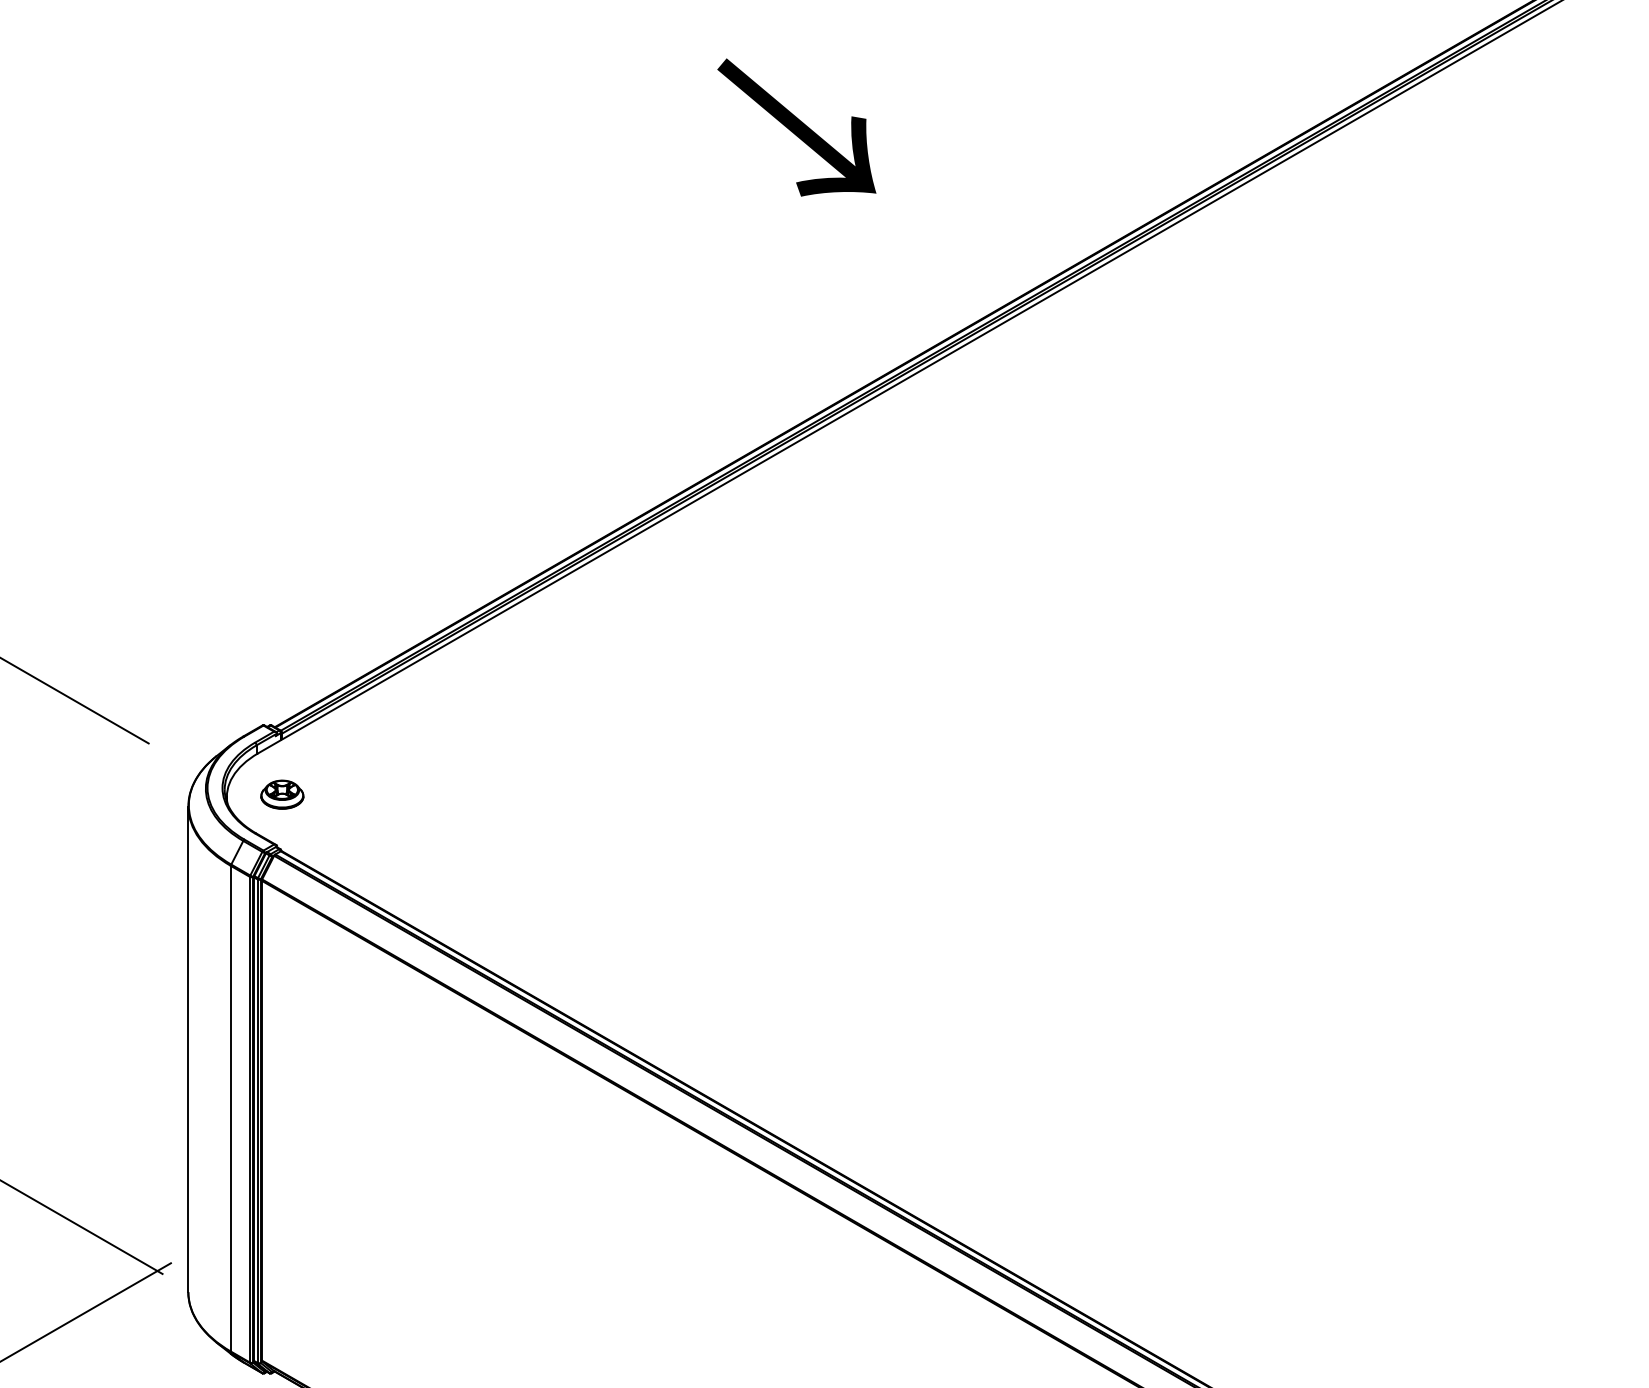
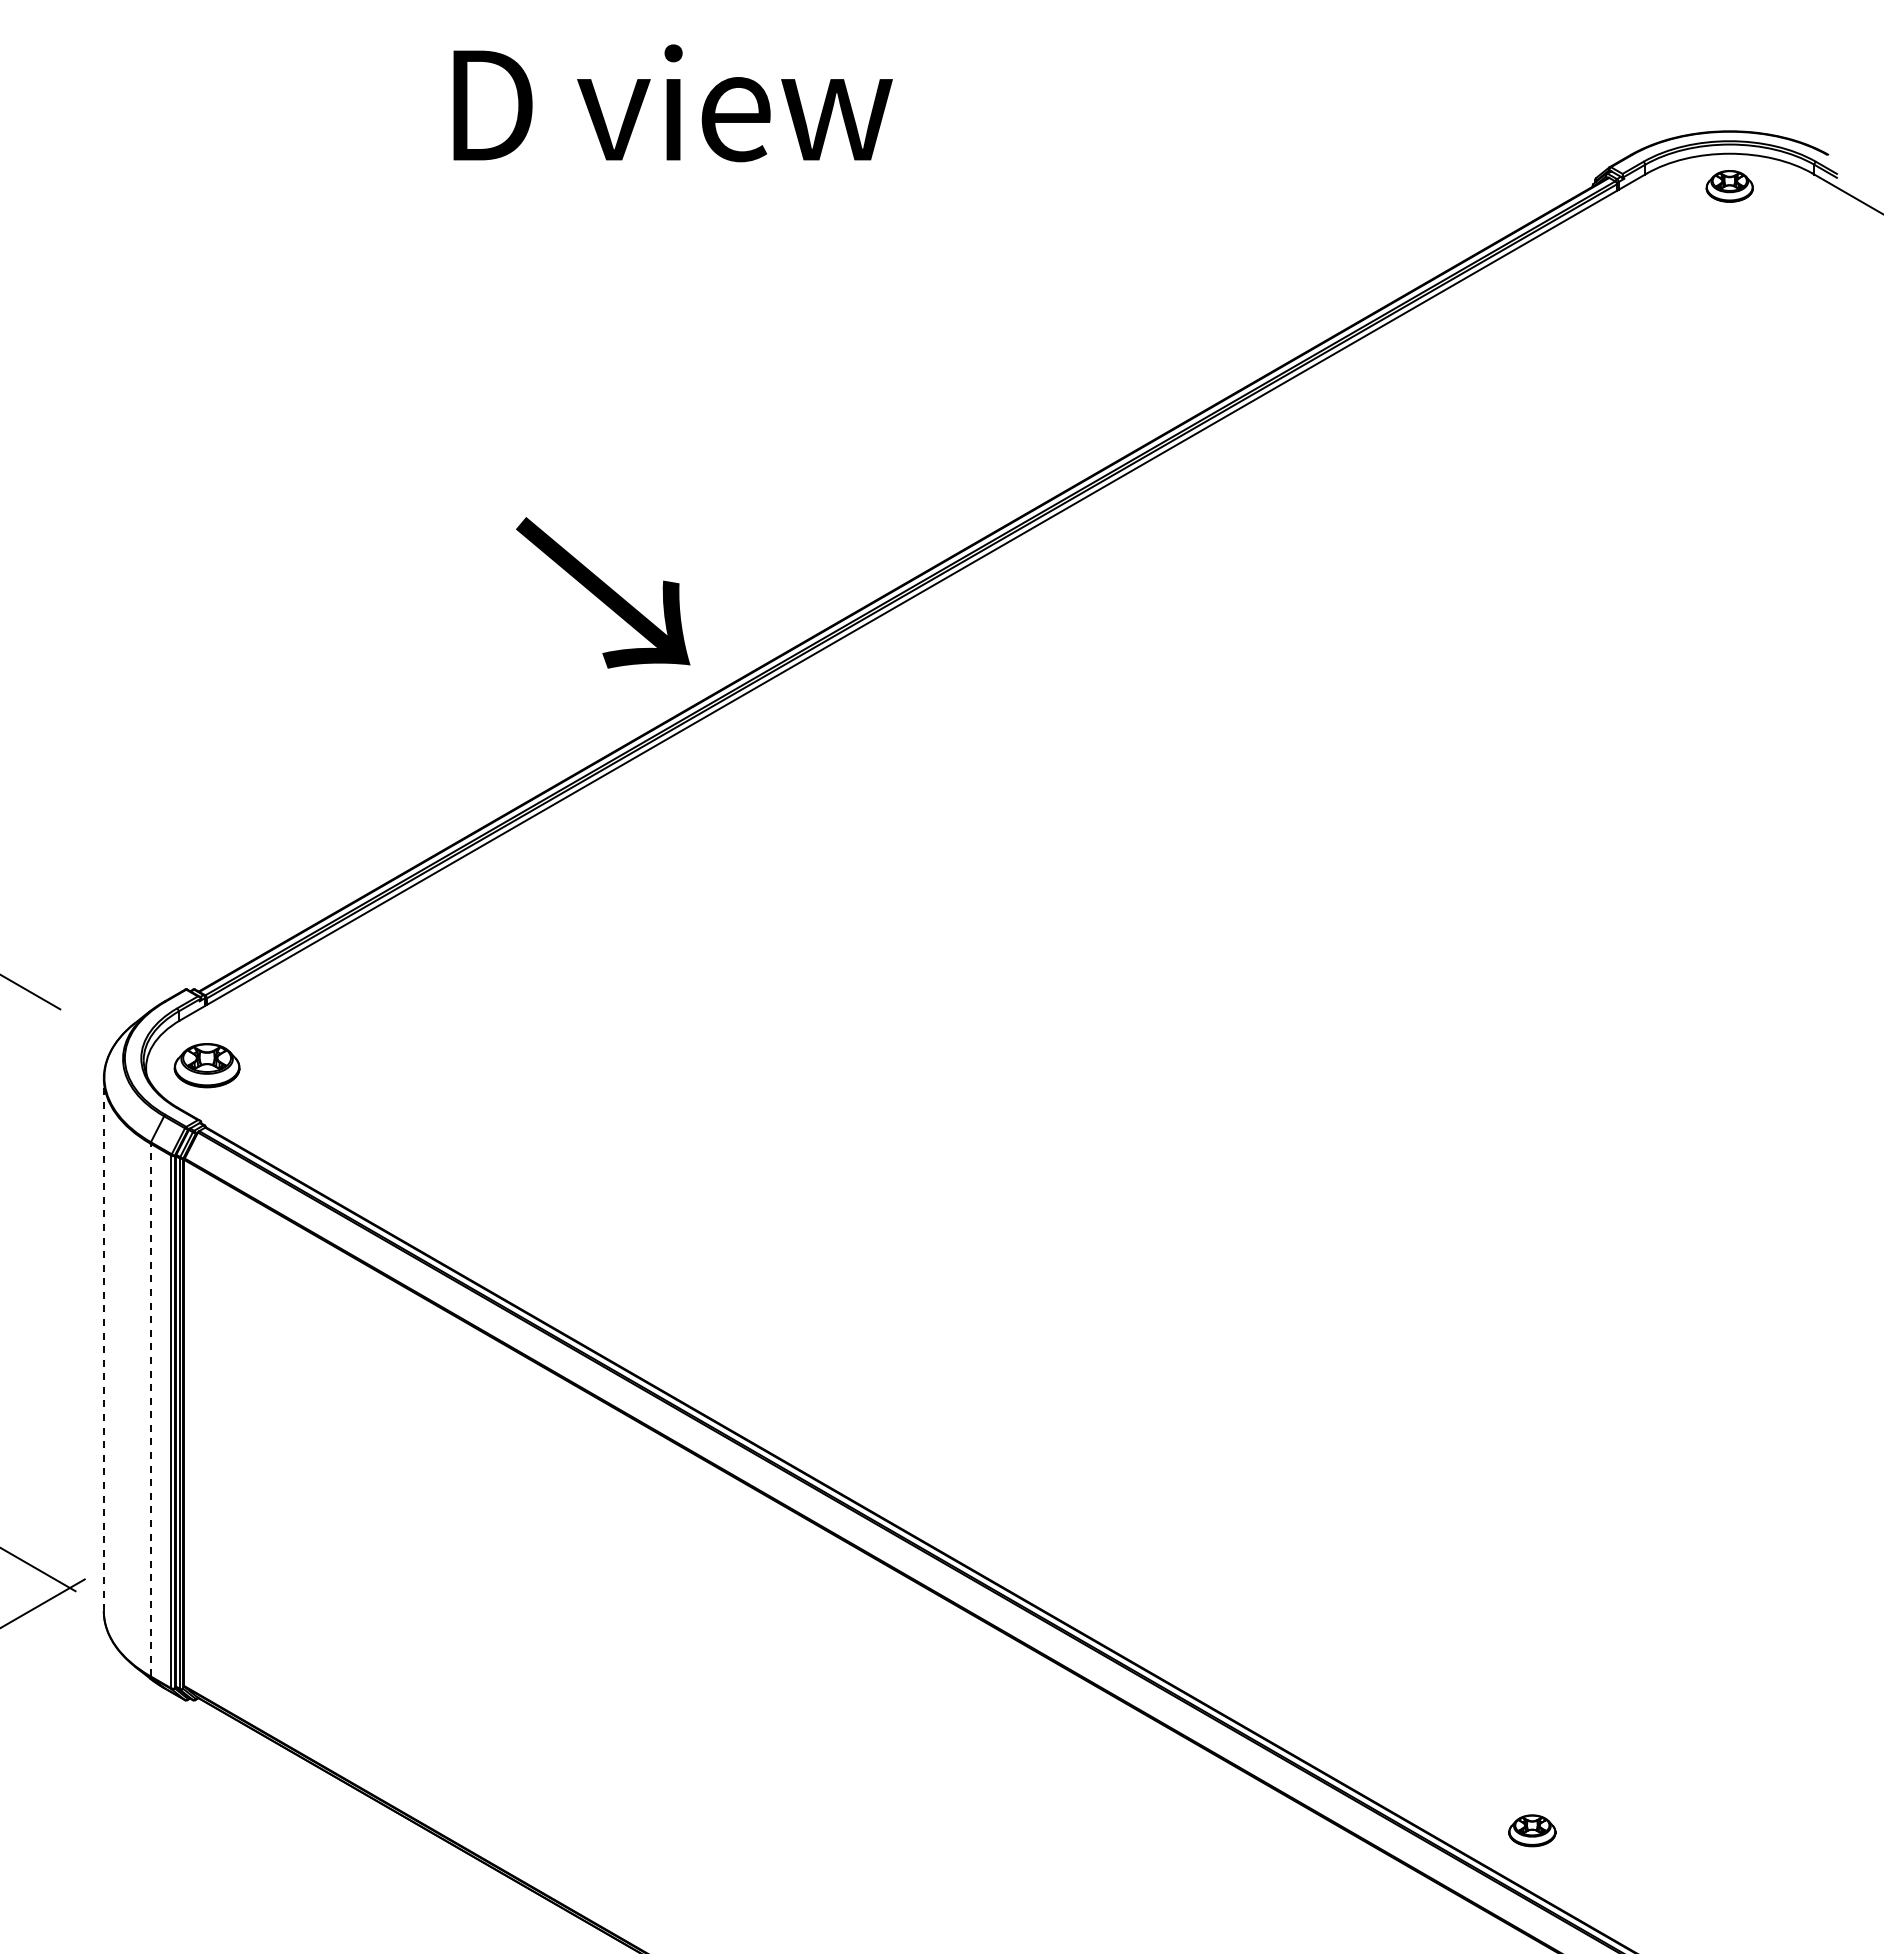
text: (797, 127) -> (603, 592), moved
part: (281, 794) -> (206, 1065), size x1.4
line: (188, 1049) -> (103, 1344), solid -> dashed
line: (230, 1108) -> (150, 1409), solid -> dashed

